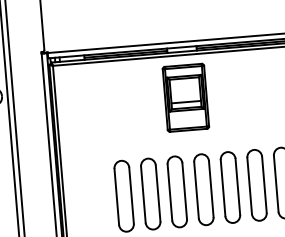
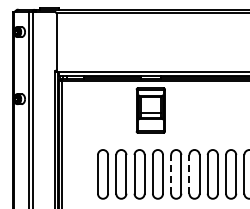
line: (249, 184) -> (189, 173), solid -> dashed
line: (223, 186) -> (171, 173), solid -> dashed

